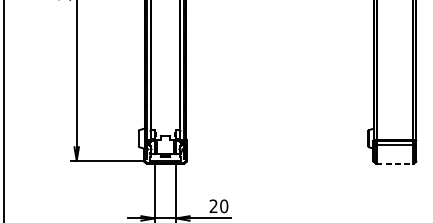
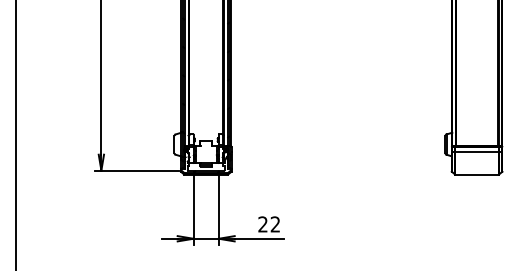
line: (395, 163) -> (477, 174), dashed -> solid
text: (224, 206) -> (275, 224), 20 -> 22

